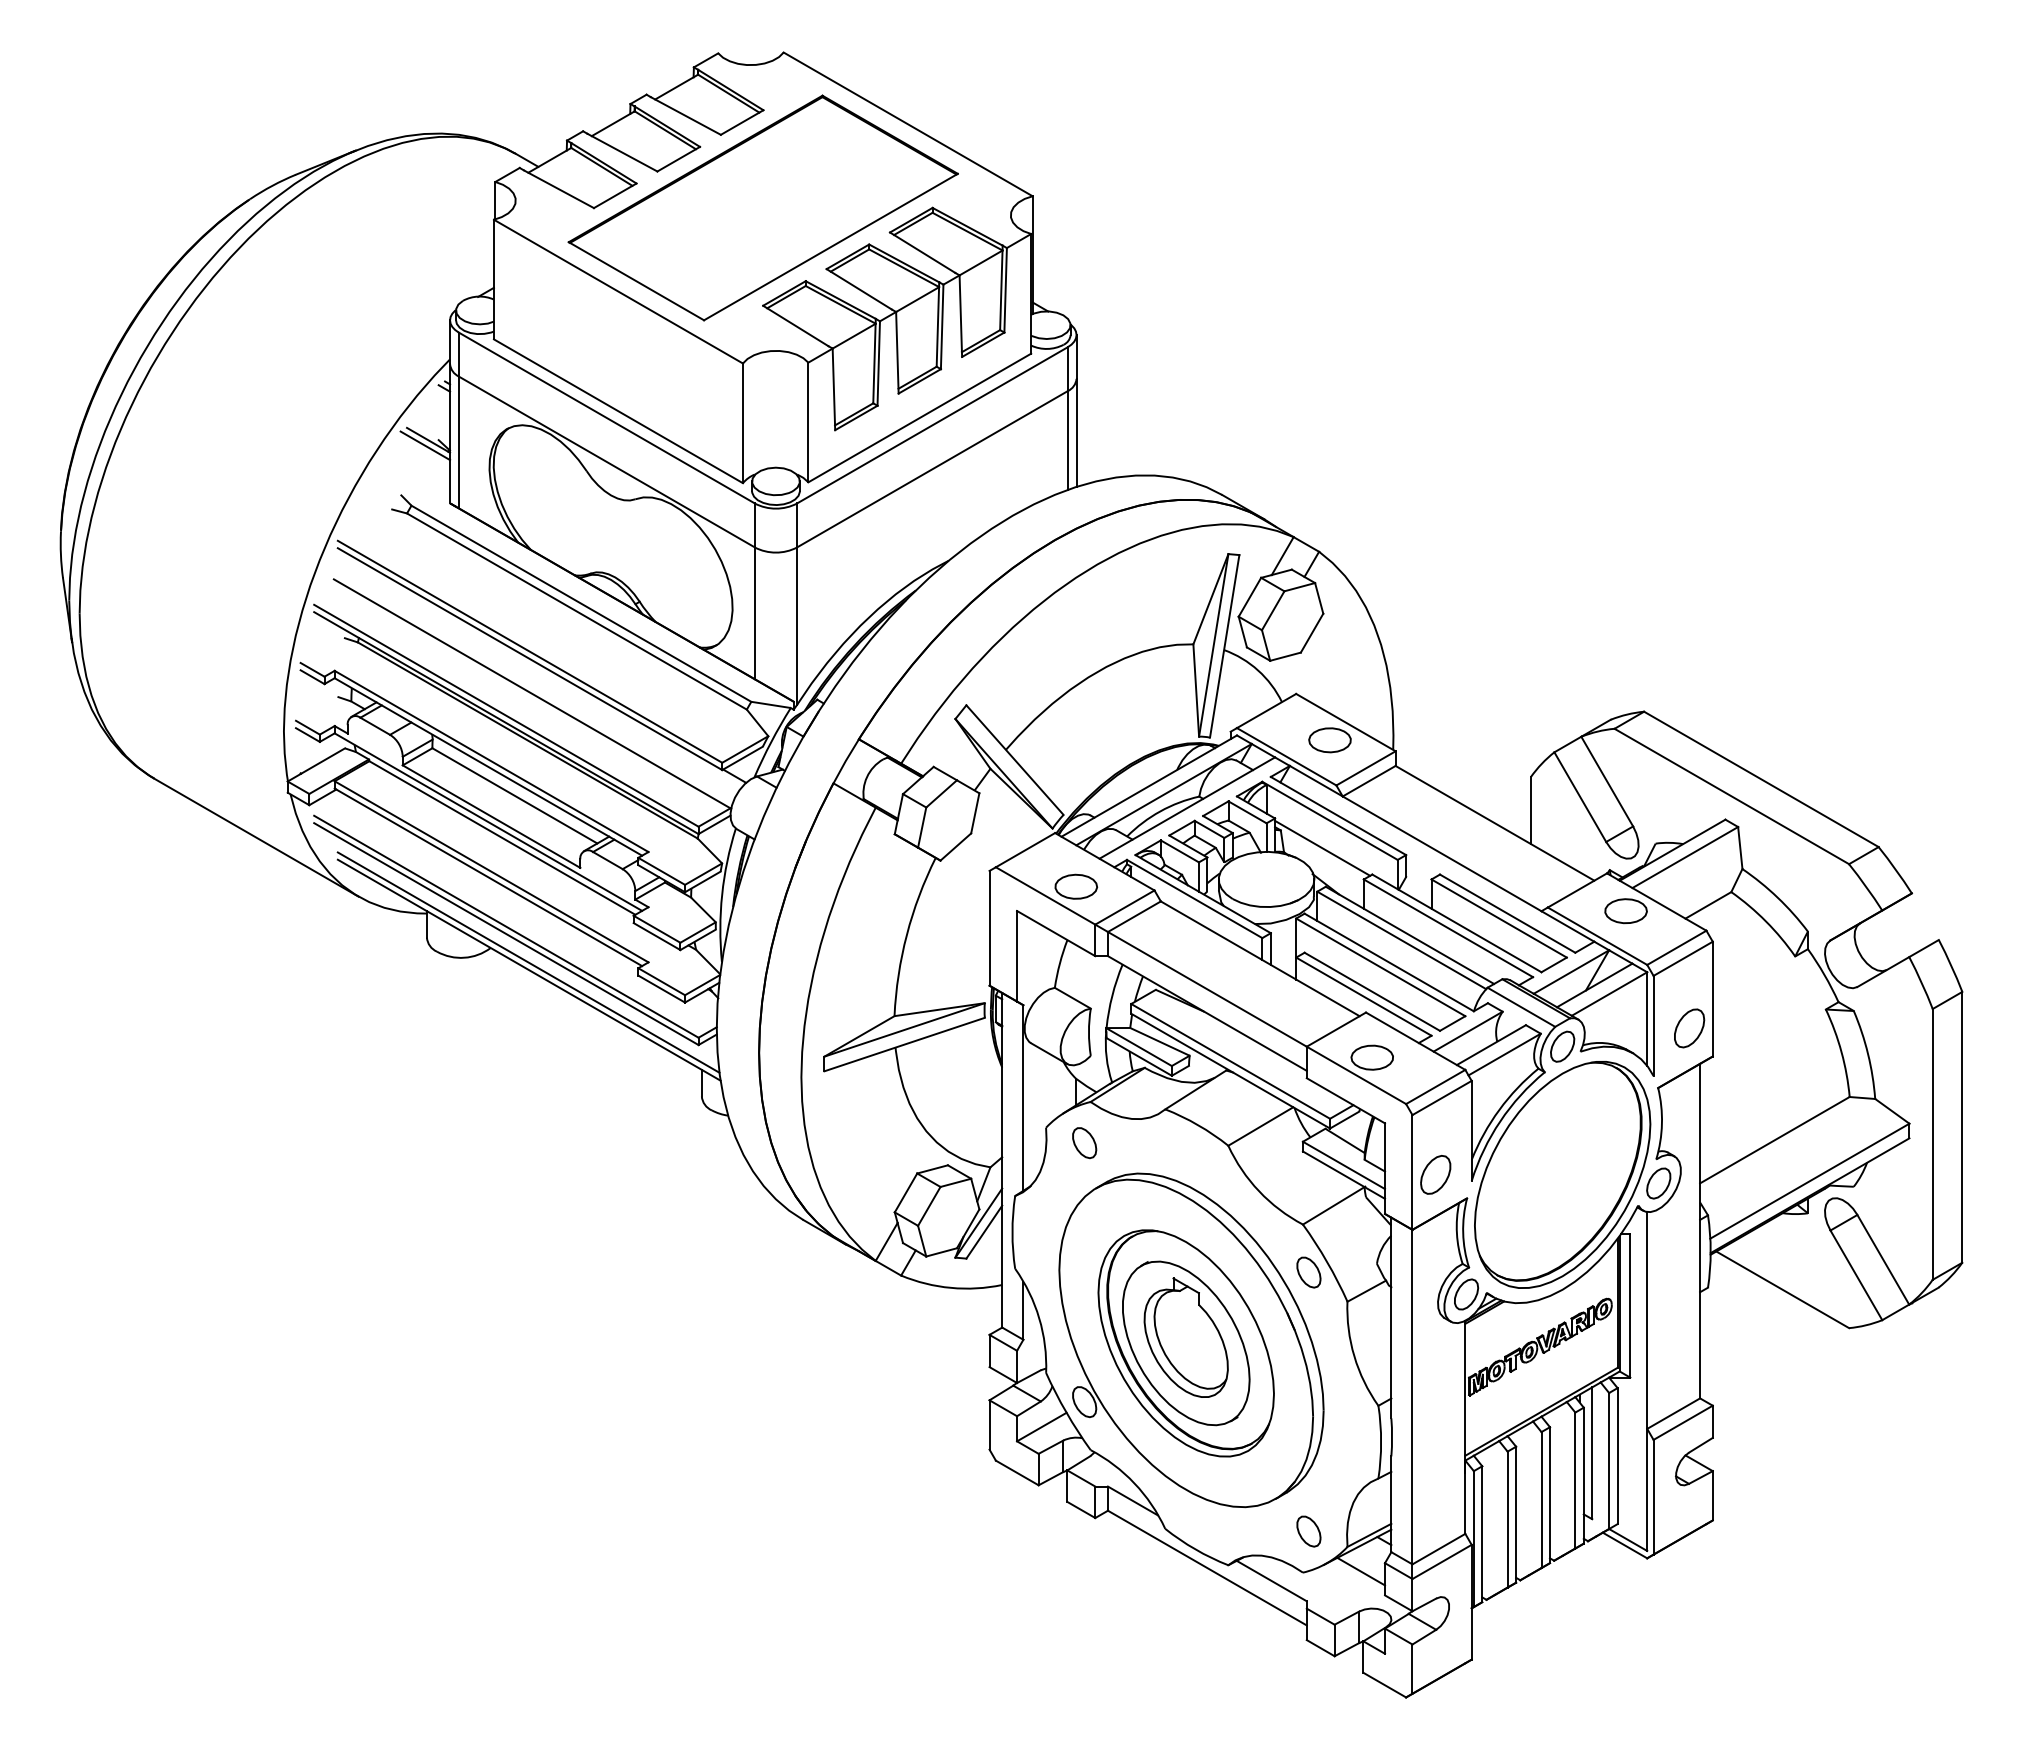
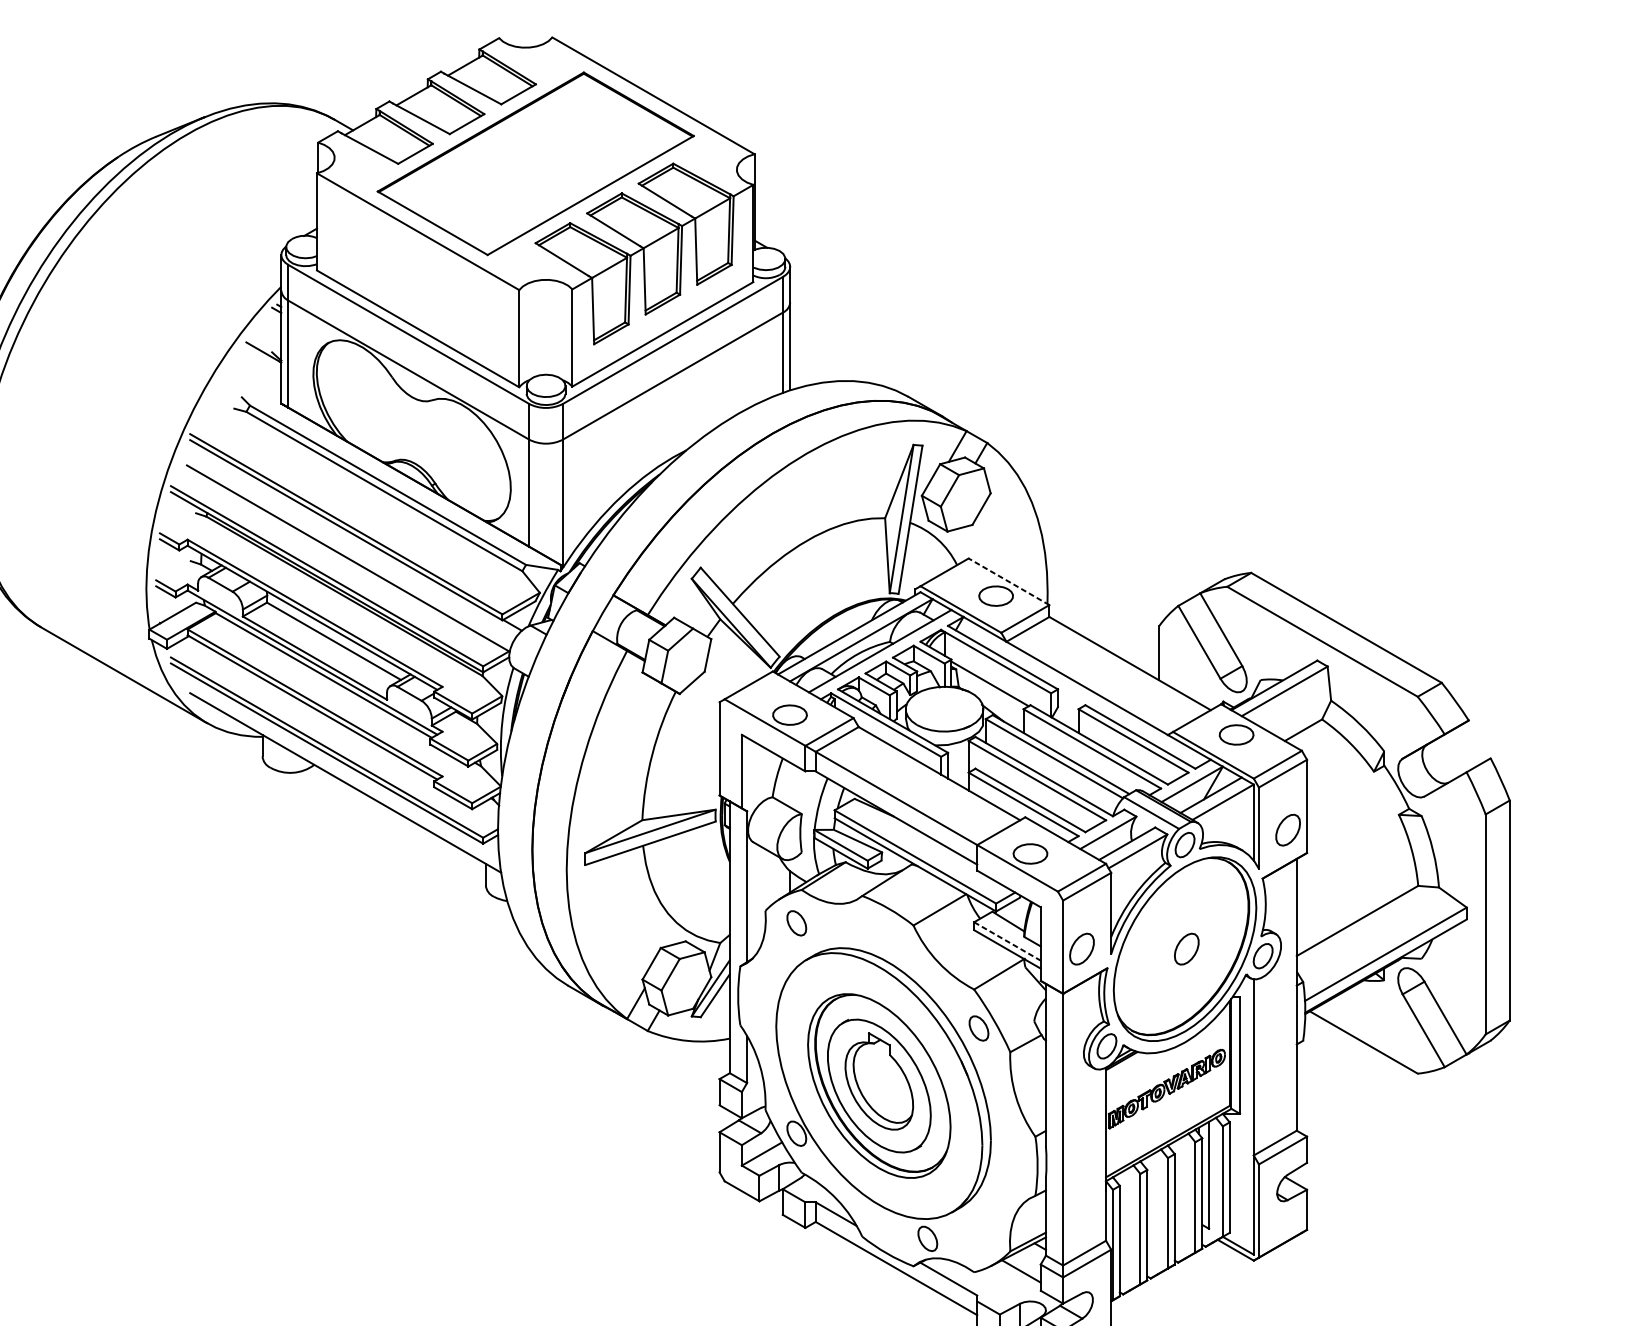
line: (425, 445) -> (261, 356), removed
line: (1345, 722) -> (1008, 581), solid -> dashed
line: (528, 962) -> (345, 776), removed
line: (1344, 1165) -> (1007, 941), solid -> dashed
part: (1564, 1174) -> (1186, 948), added
part: (1308, 1531) -> (927, 1238), moved

